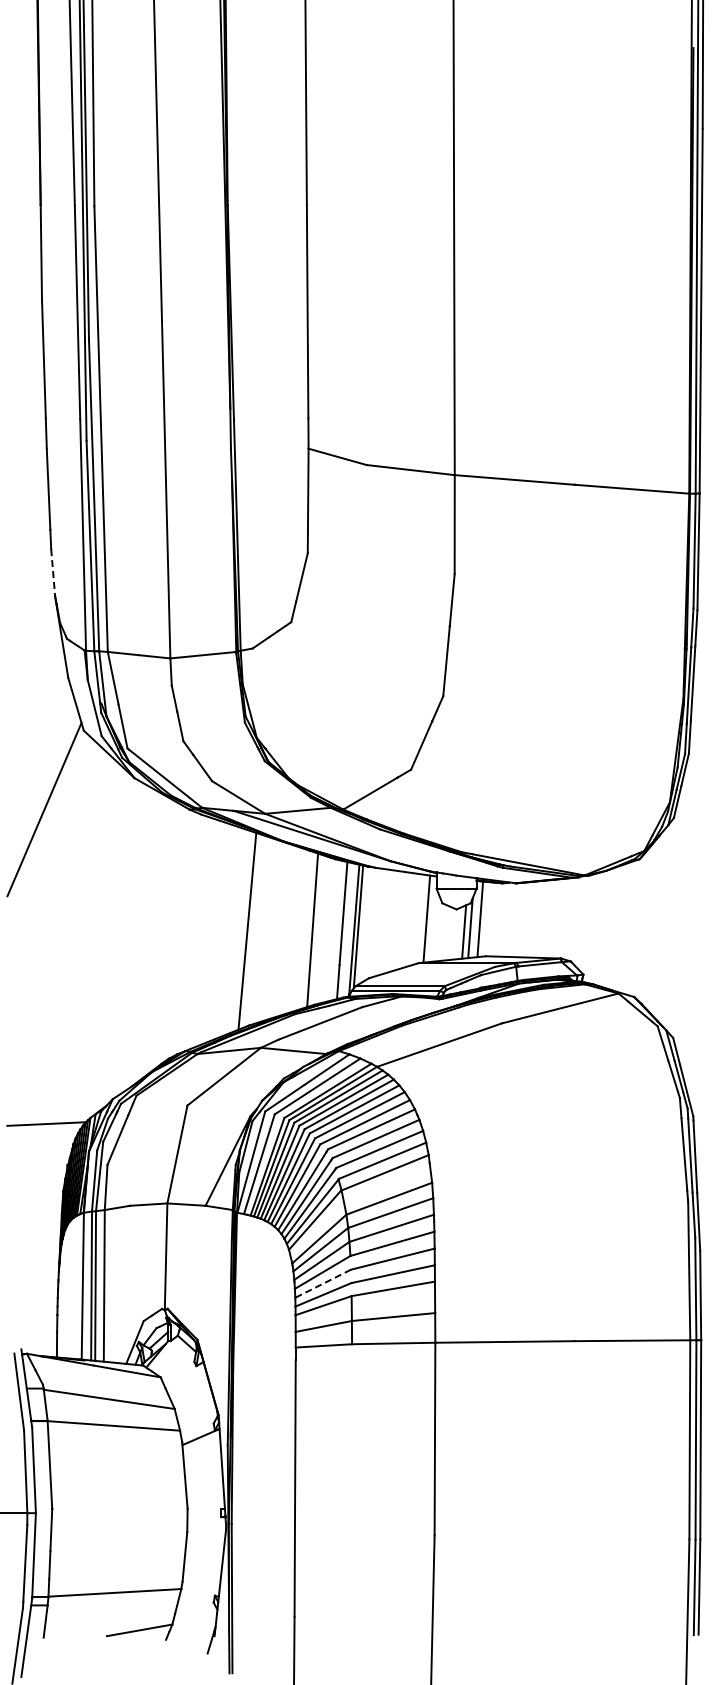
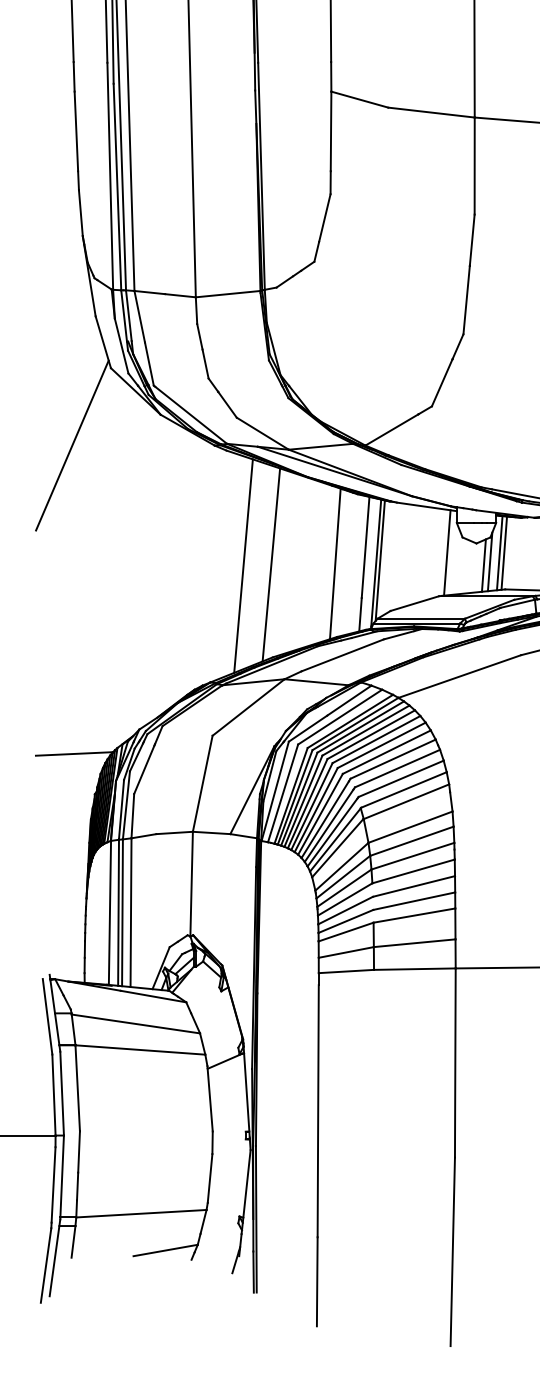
line: (53, 572) -> (81, 213), dashed -> solid
line: (484, 918) -> (503, 552), added
line: (218, 932) -> (243, 566), added
line: (322, 1283) -> (345, 910), dashed -> solid

